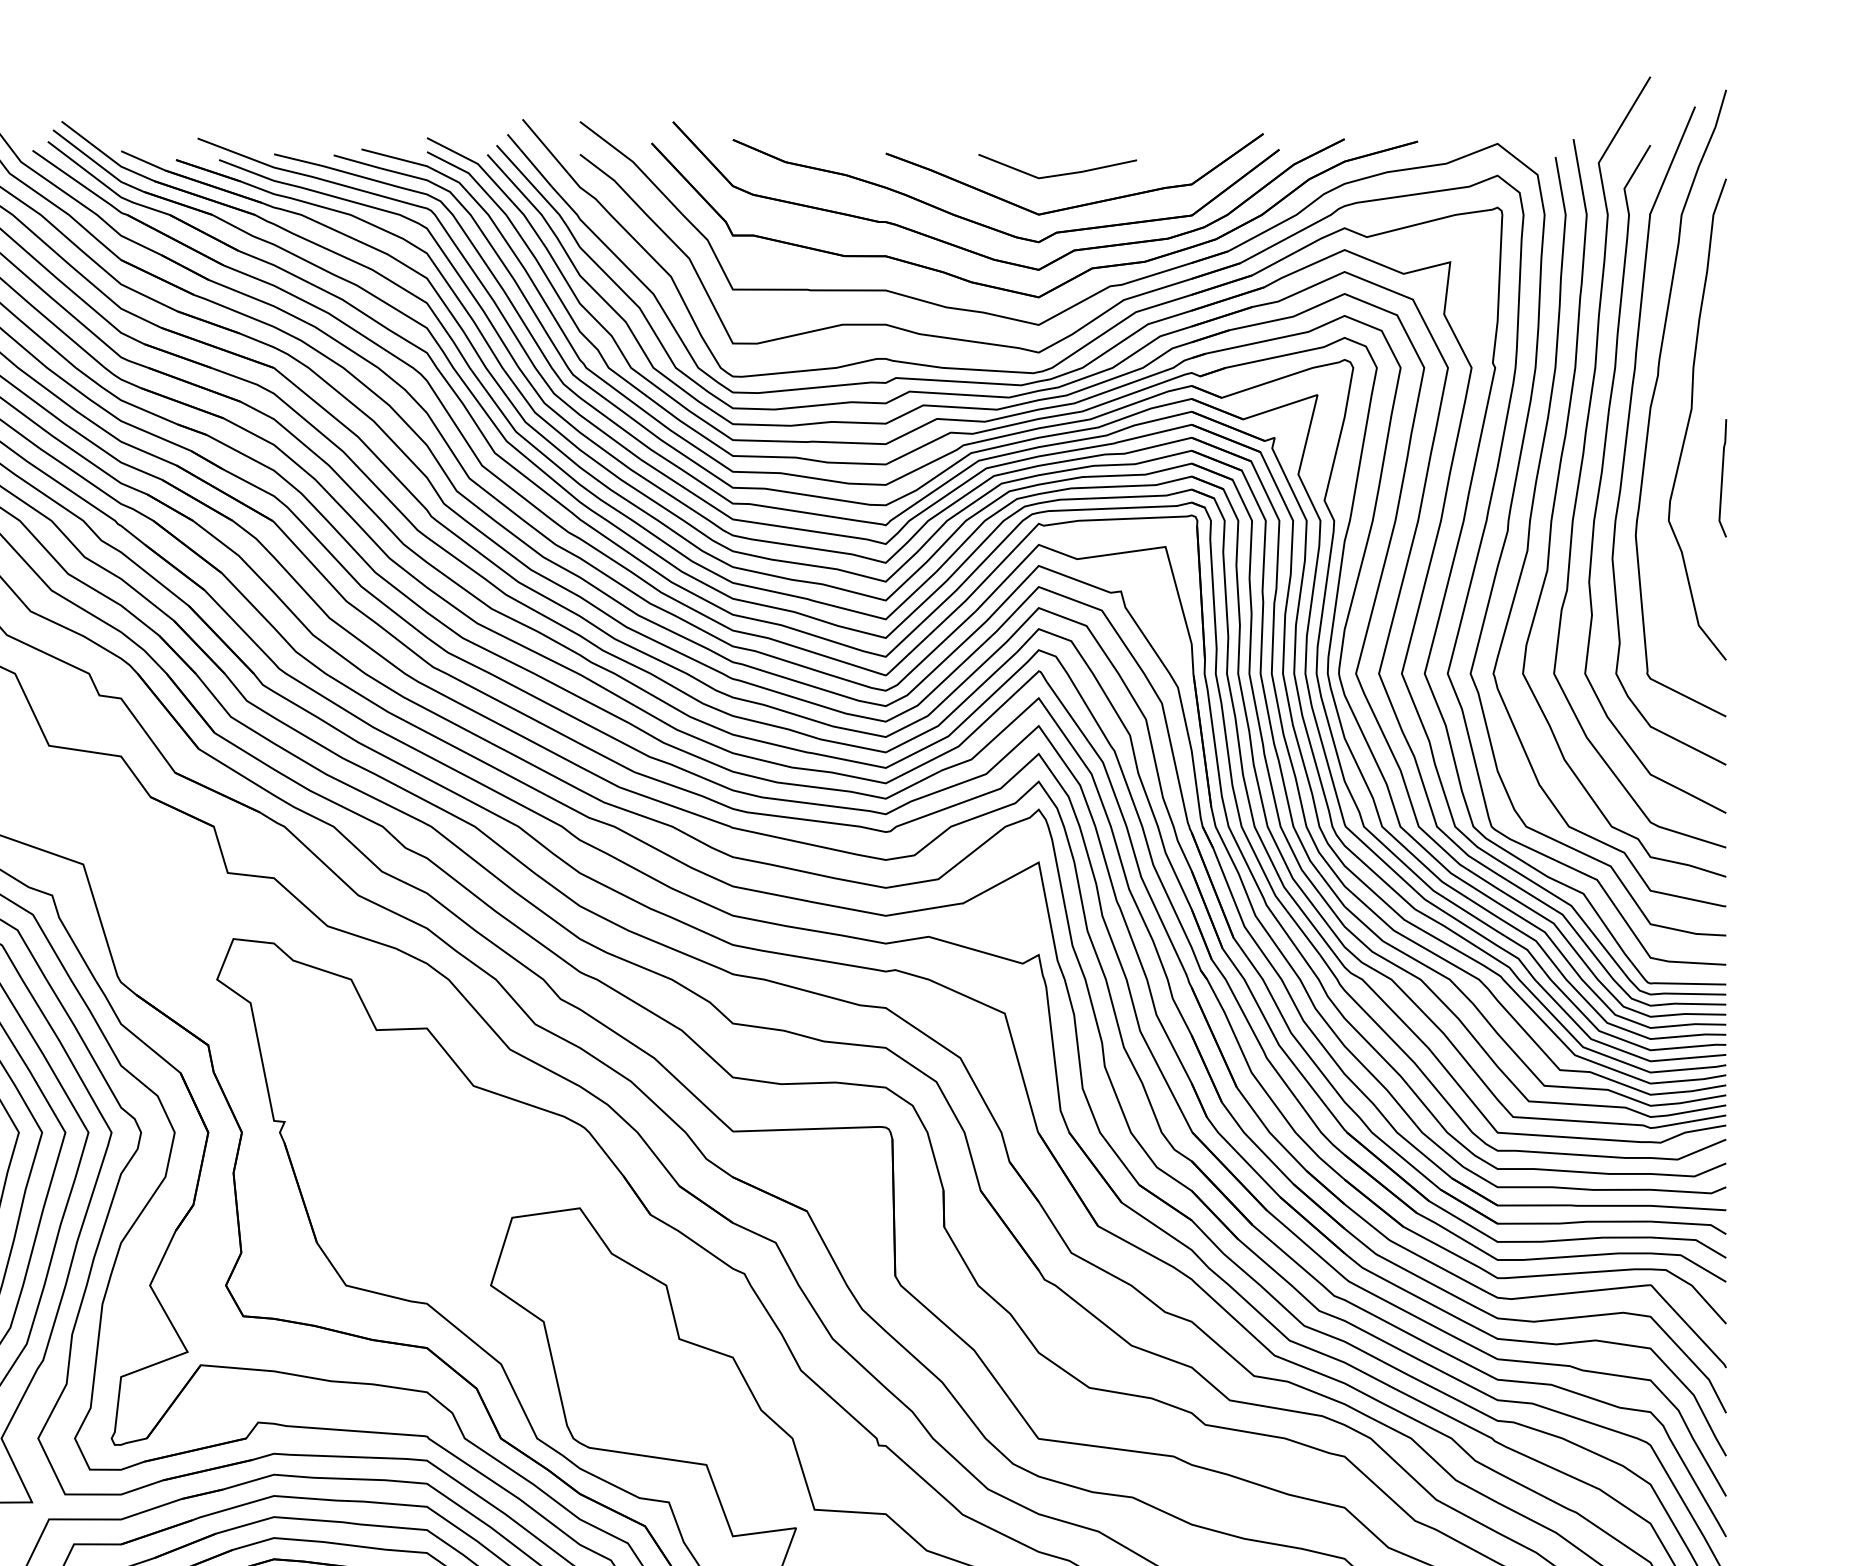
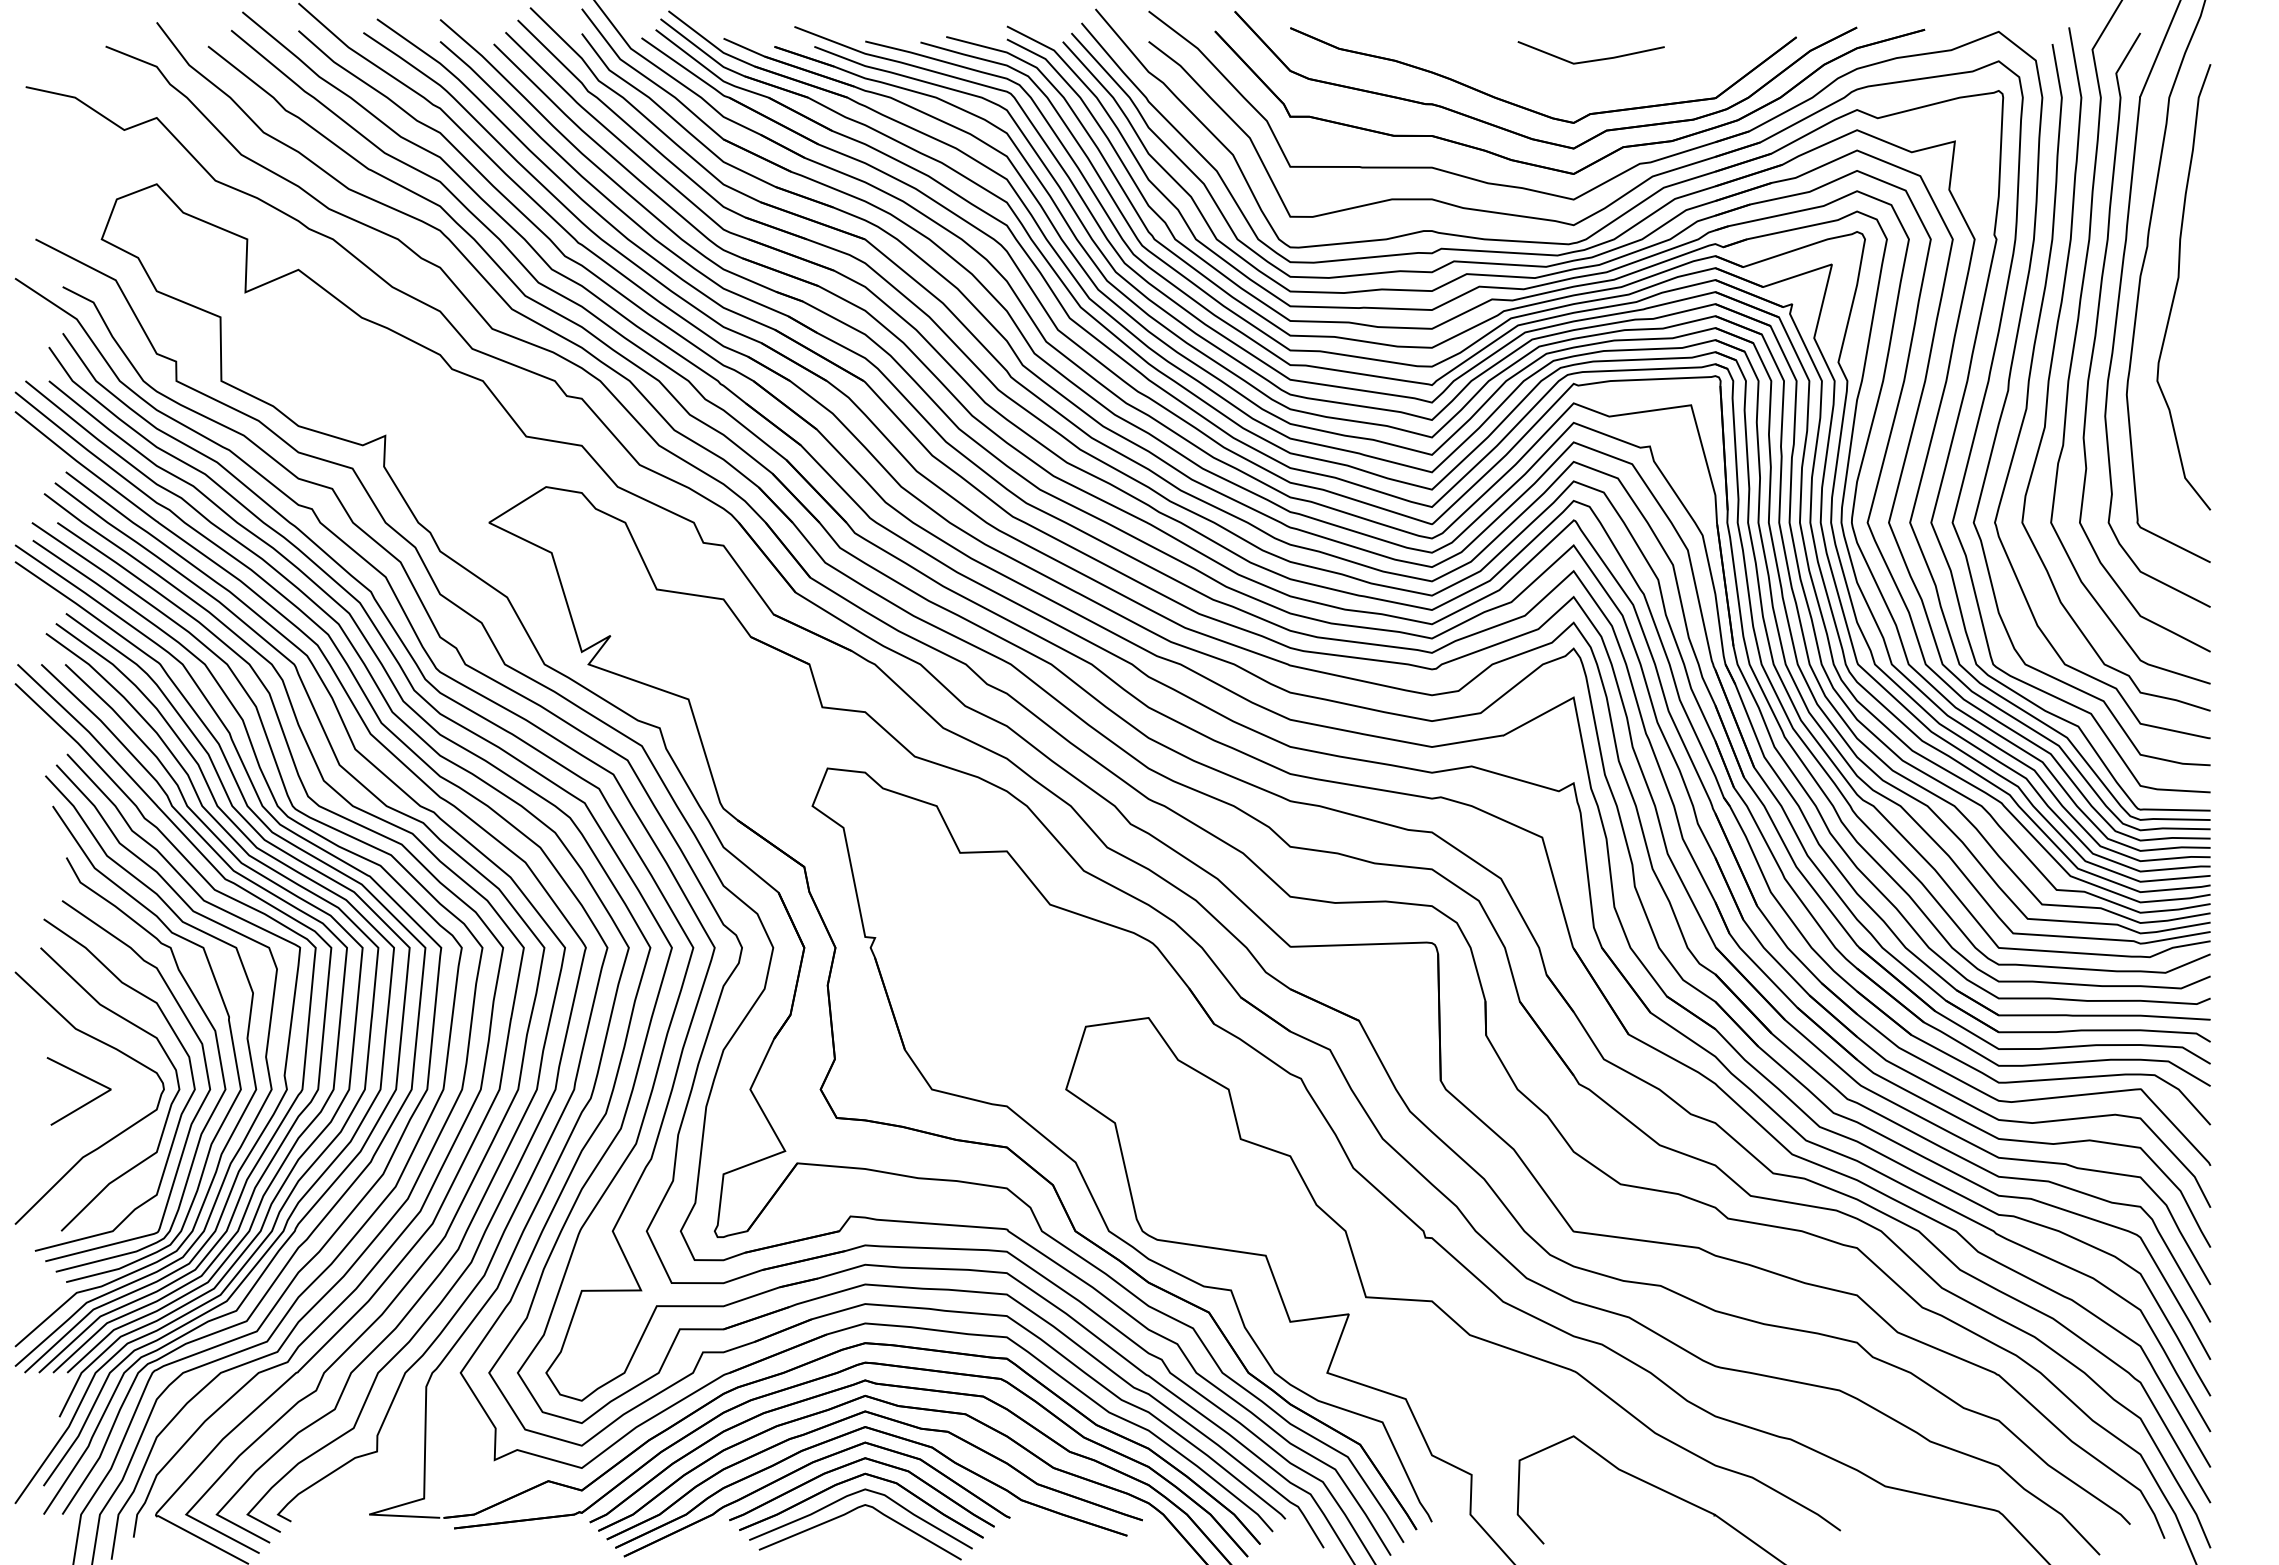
part: (1082, 203) -> (1614, 87), removed
line: (1722, 478) -> (2207, 341), removed

